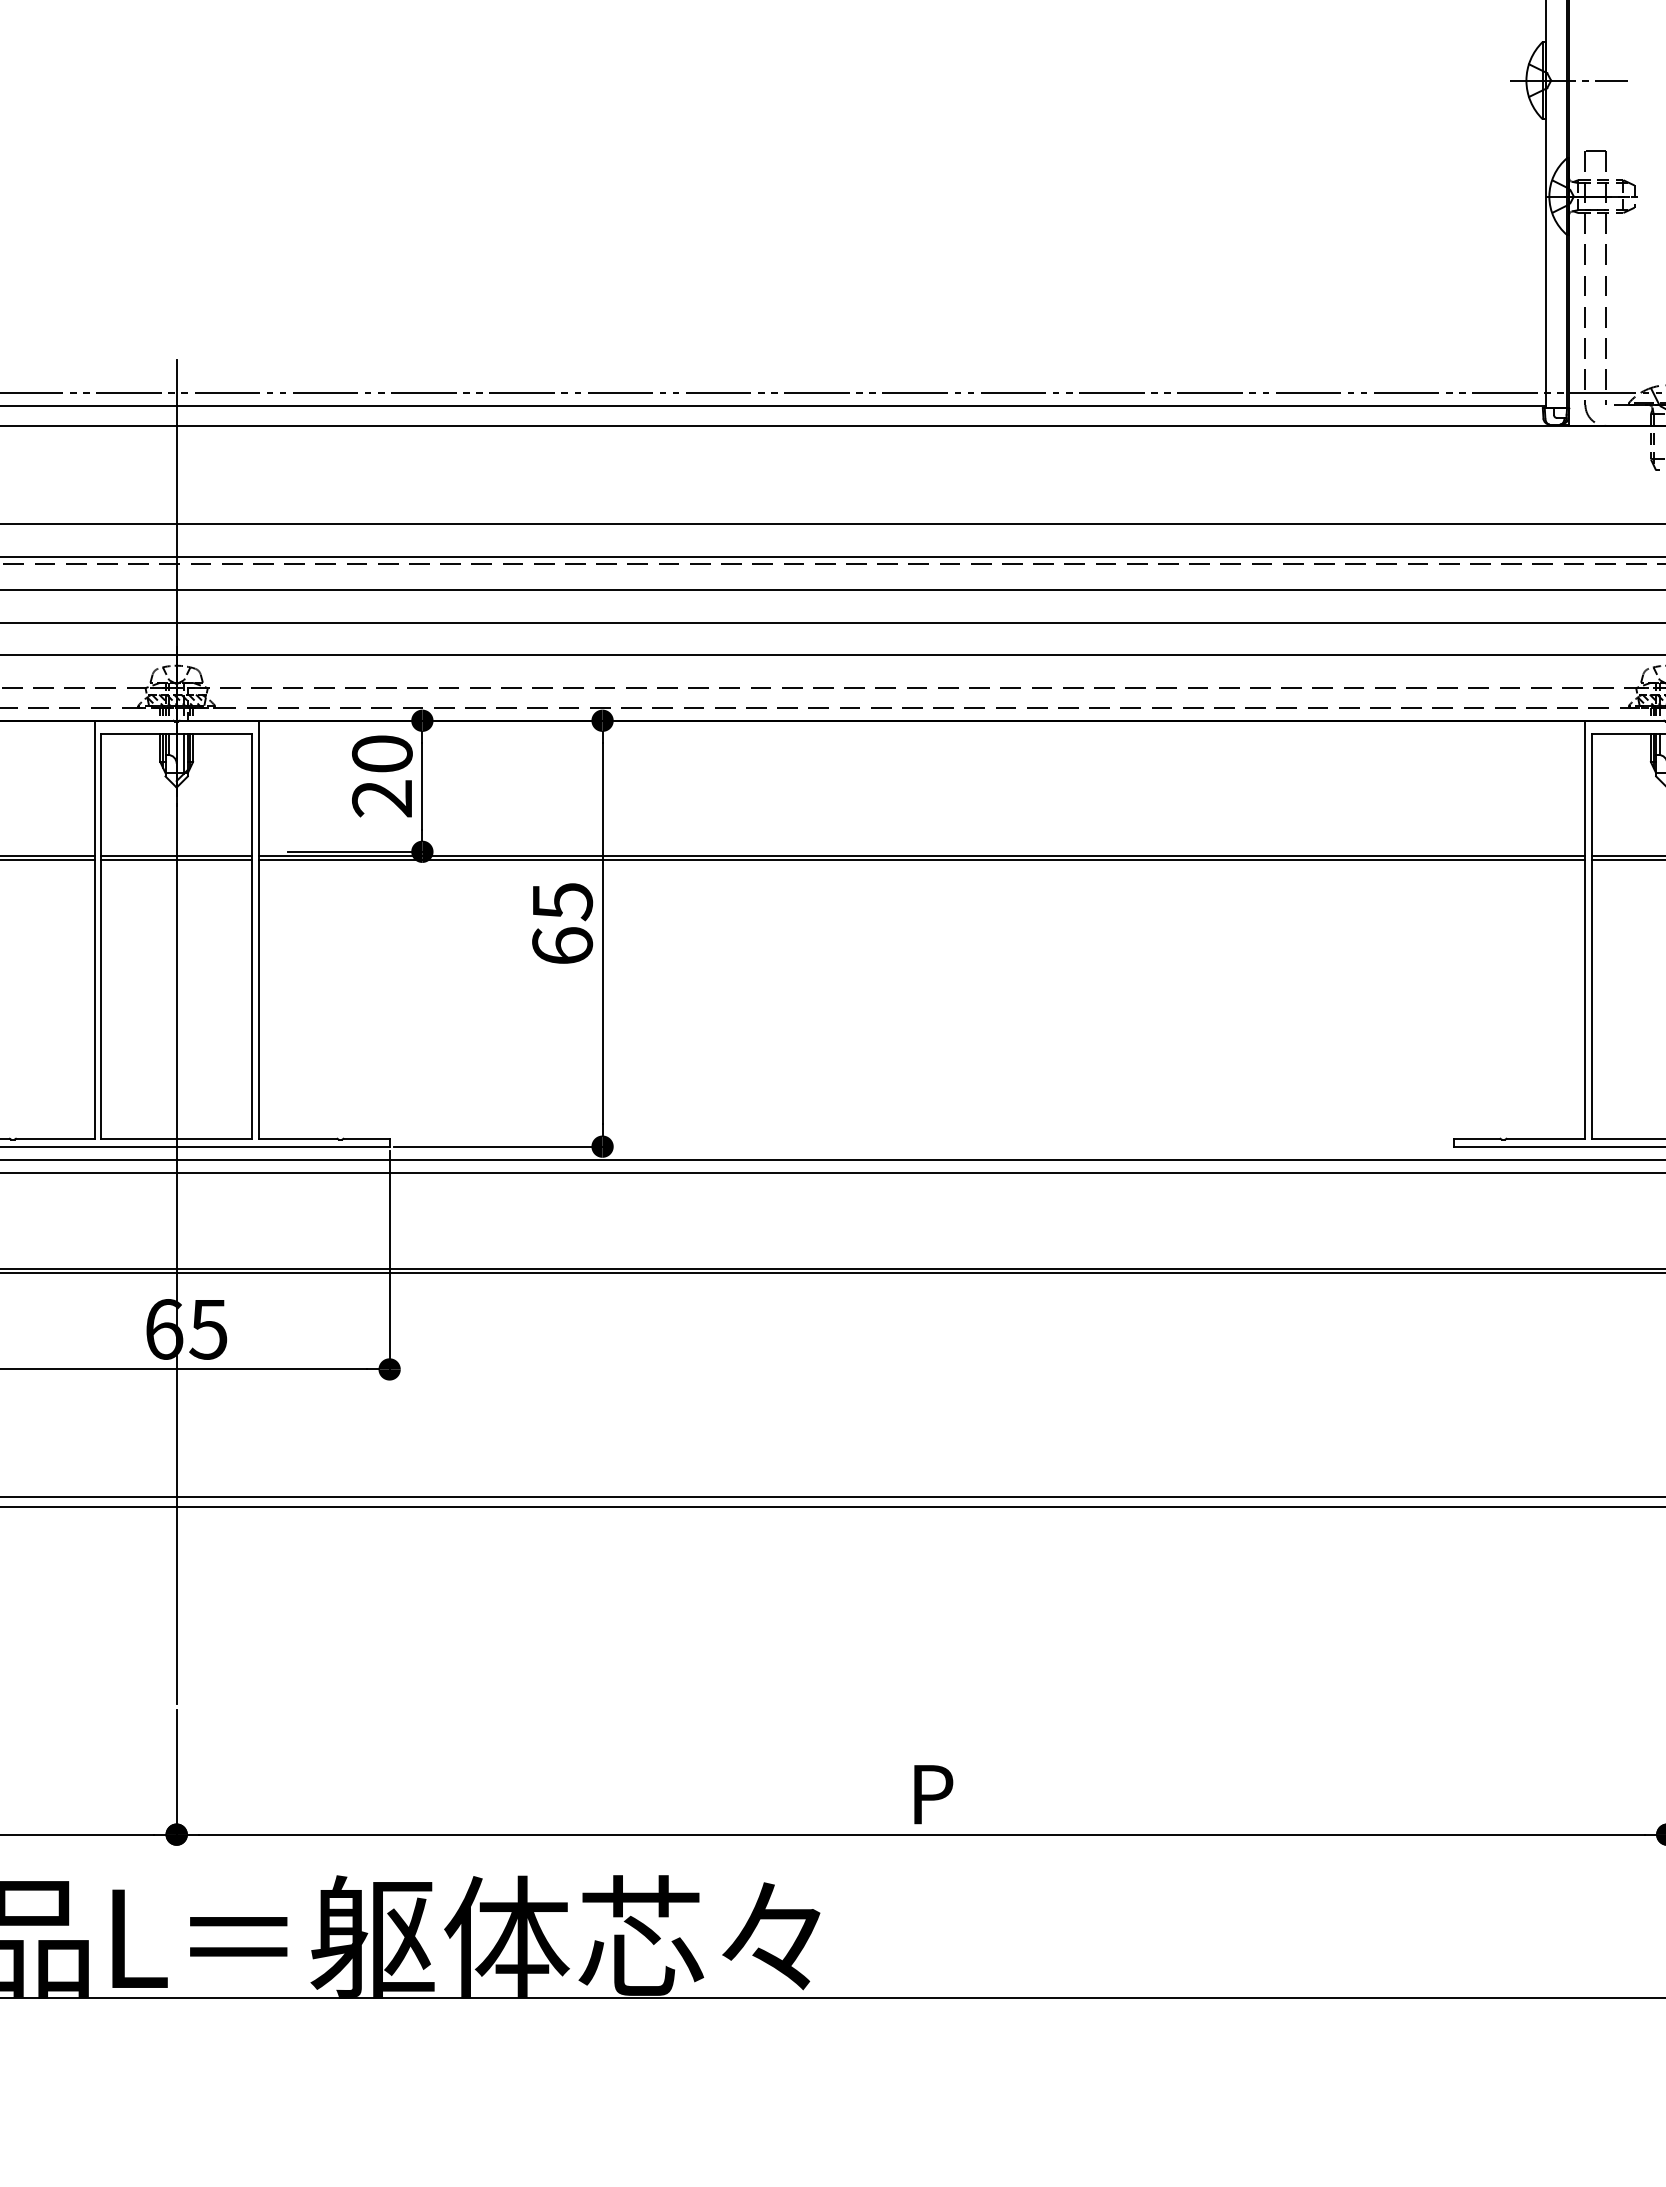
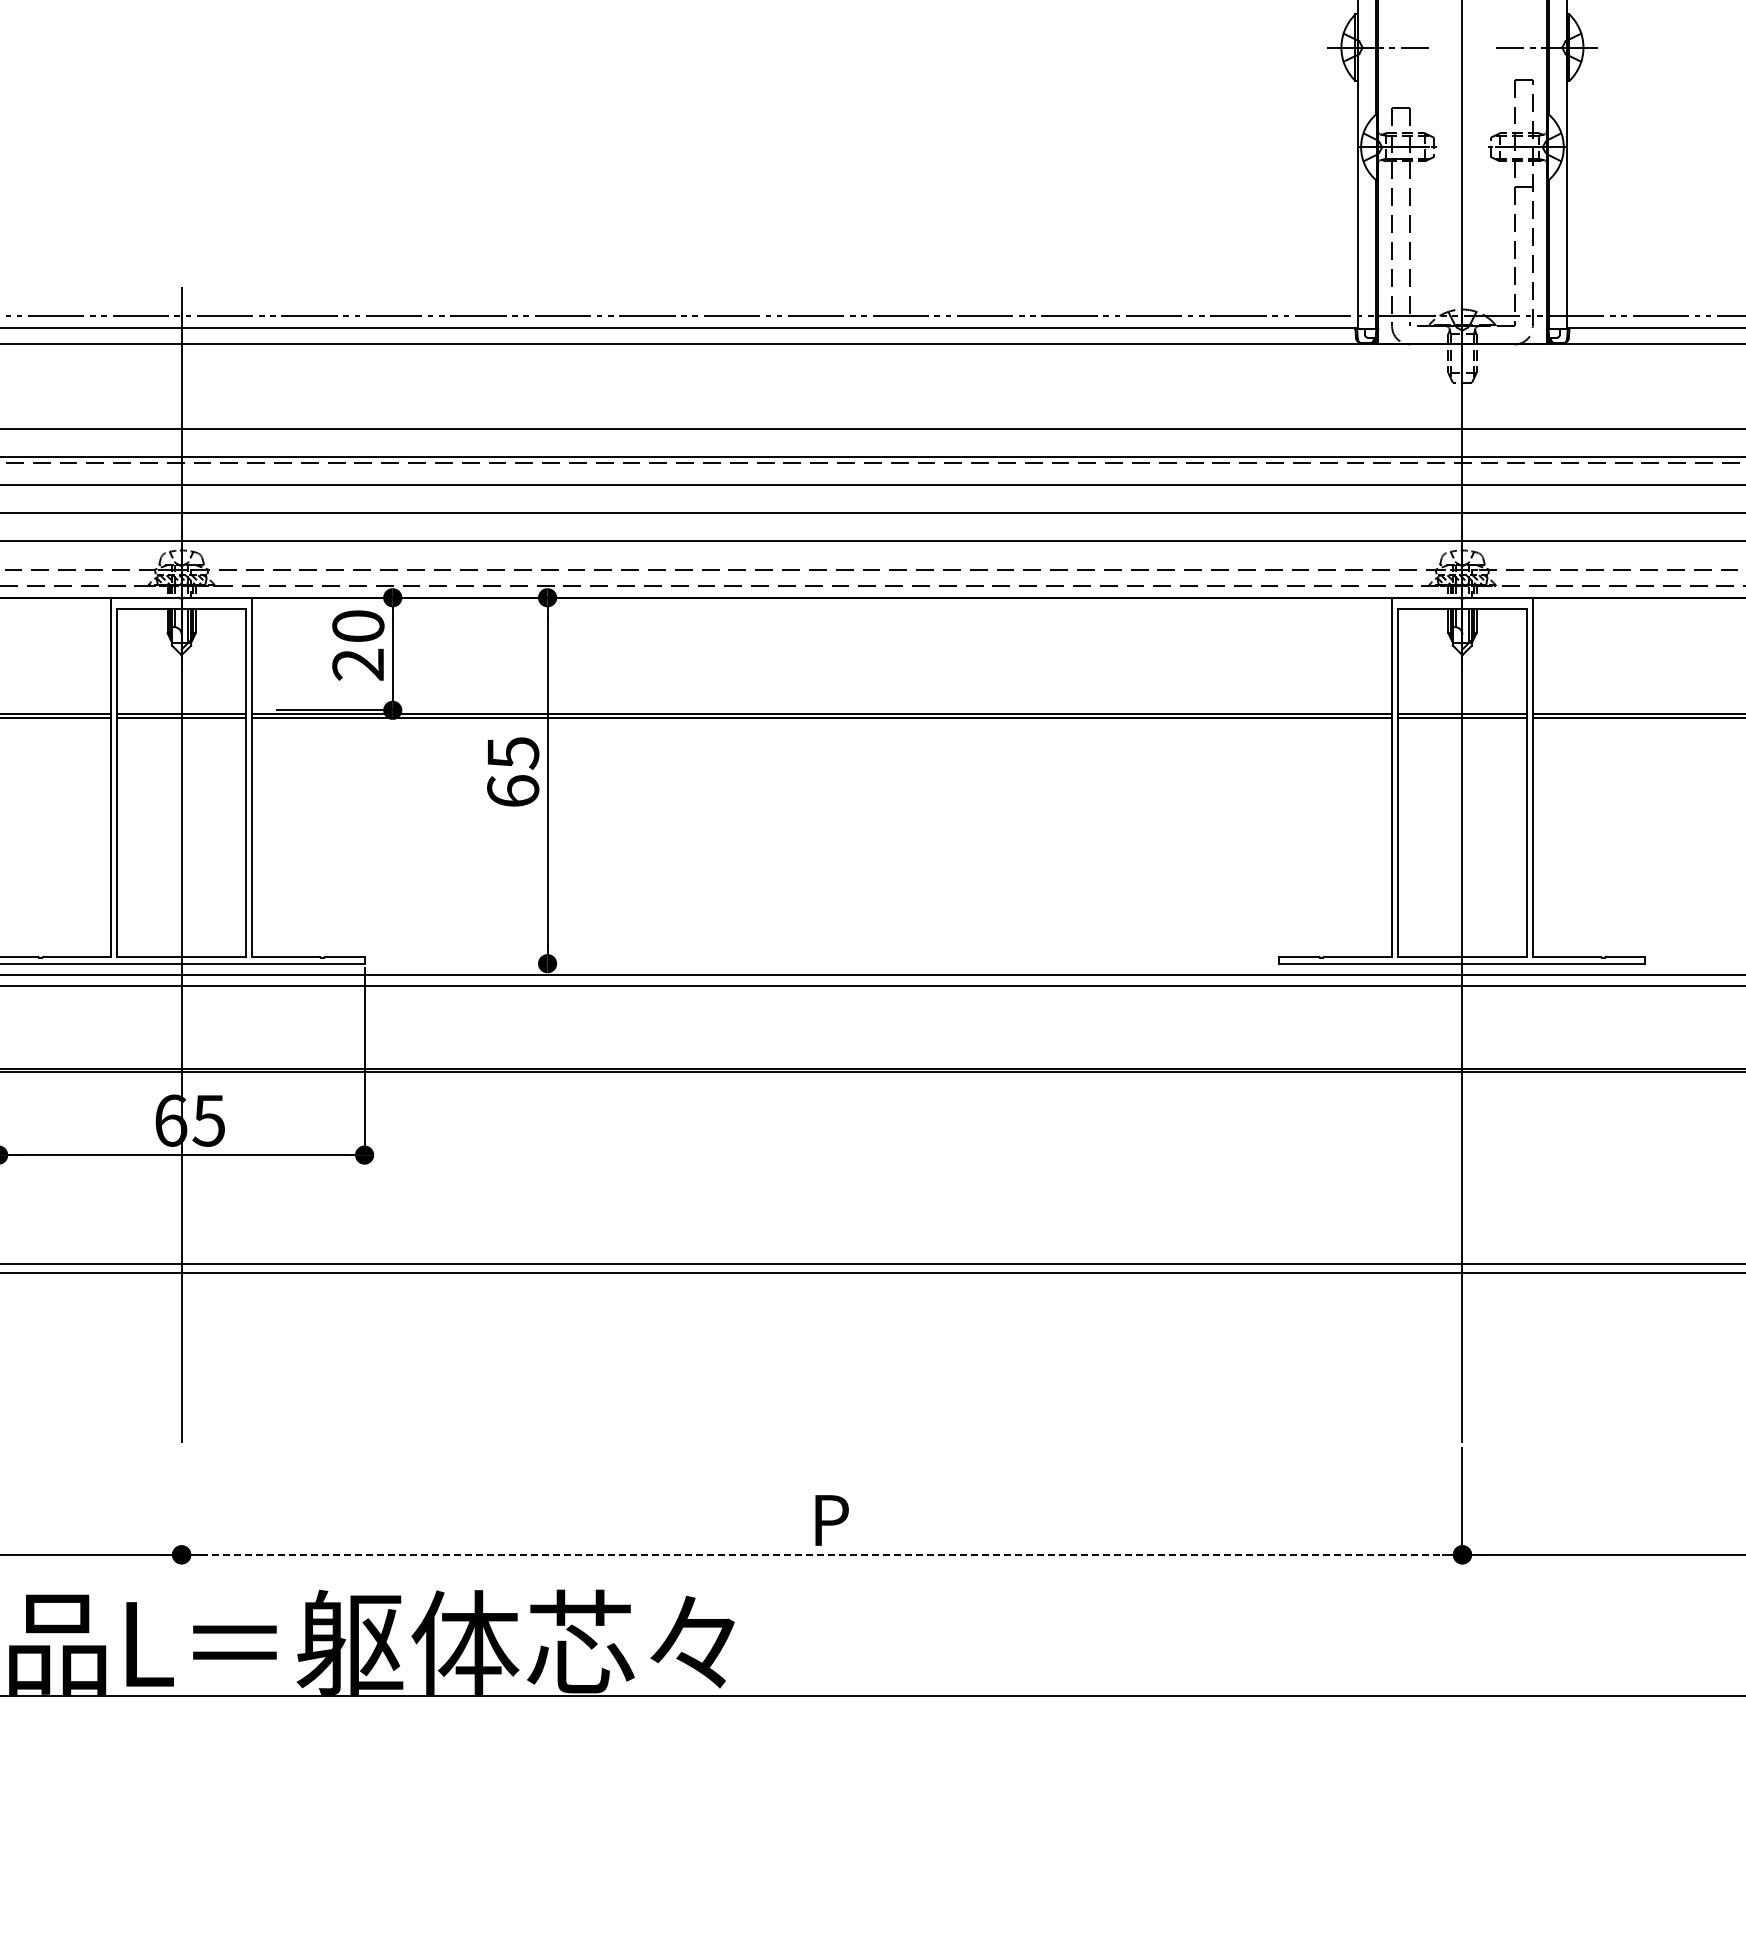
line: (501, 1146) -> (460, 963), removed
line: (176, 1774) -> (181, 1503), removed
line: (922, 1834) -> (822, 1554), solid -> dashed

